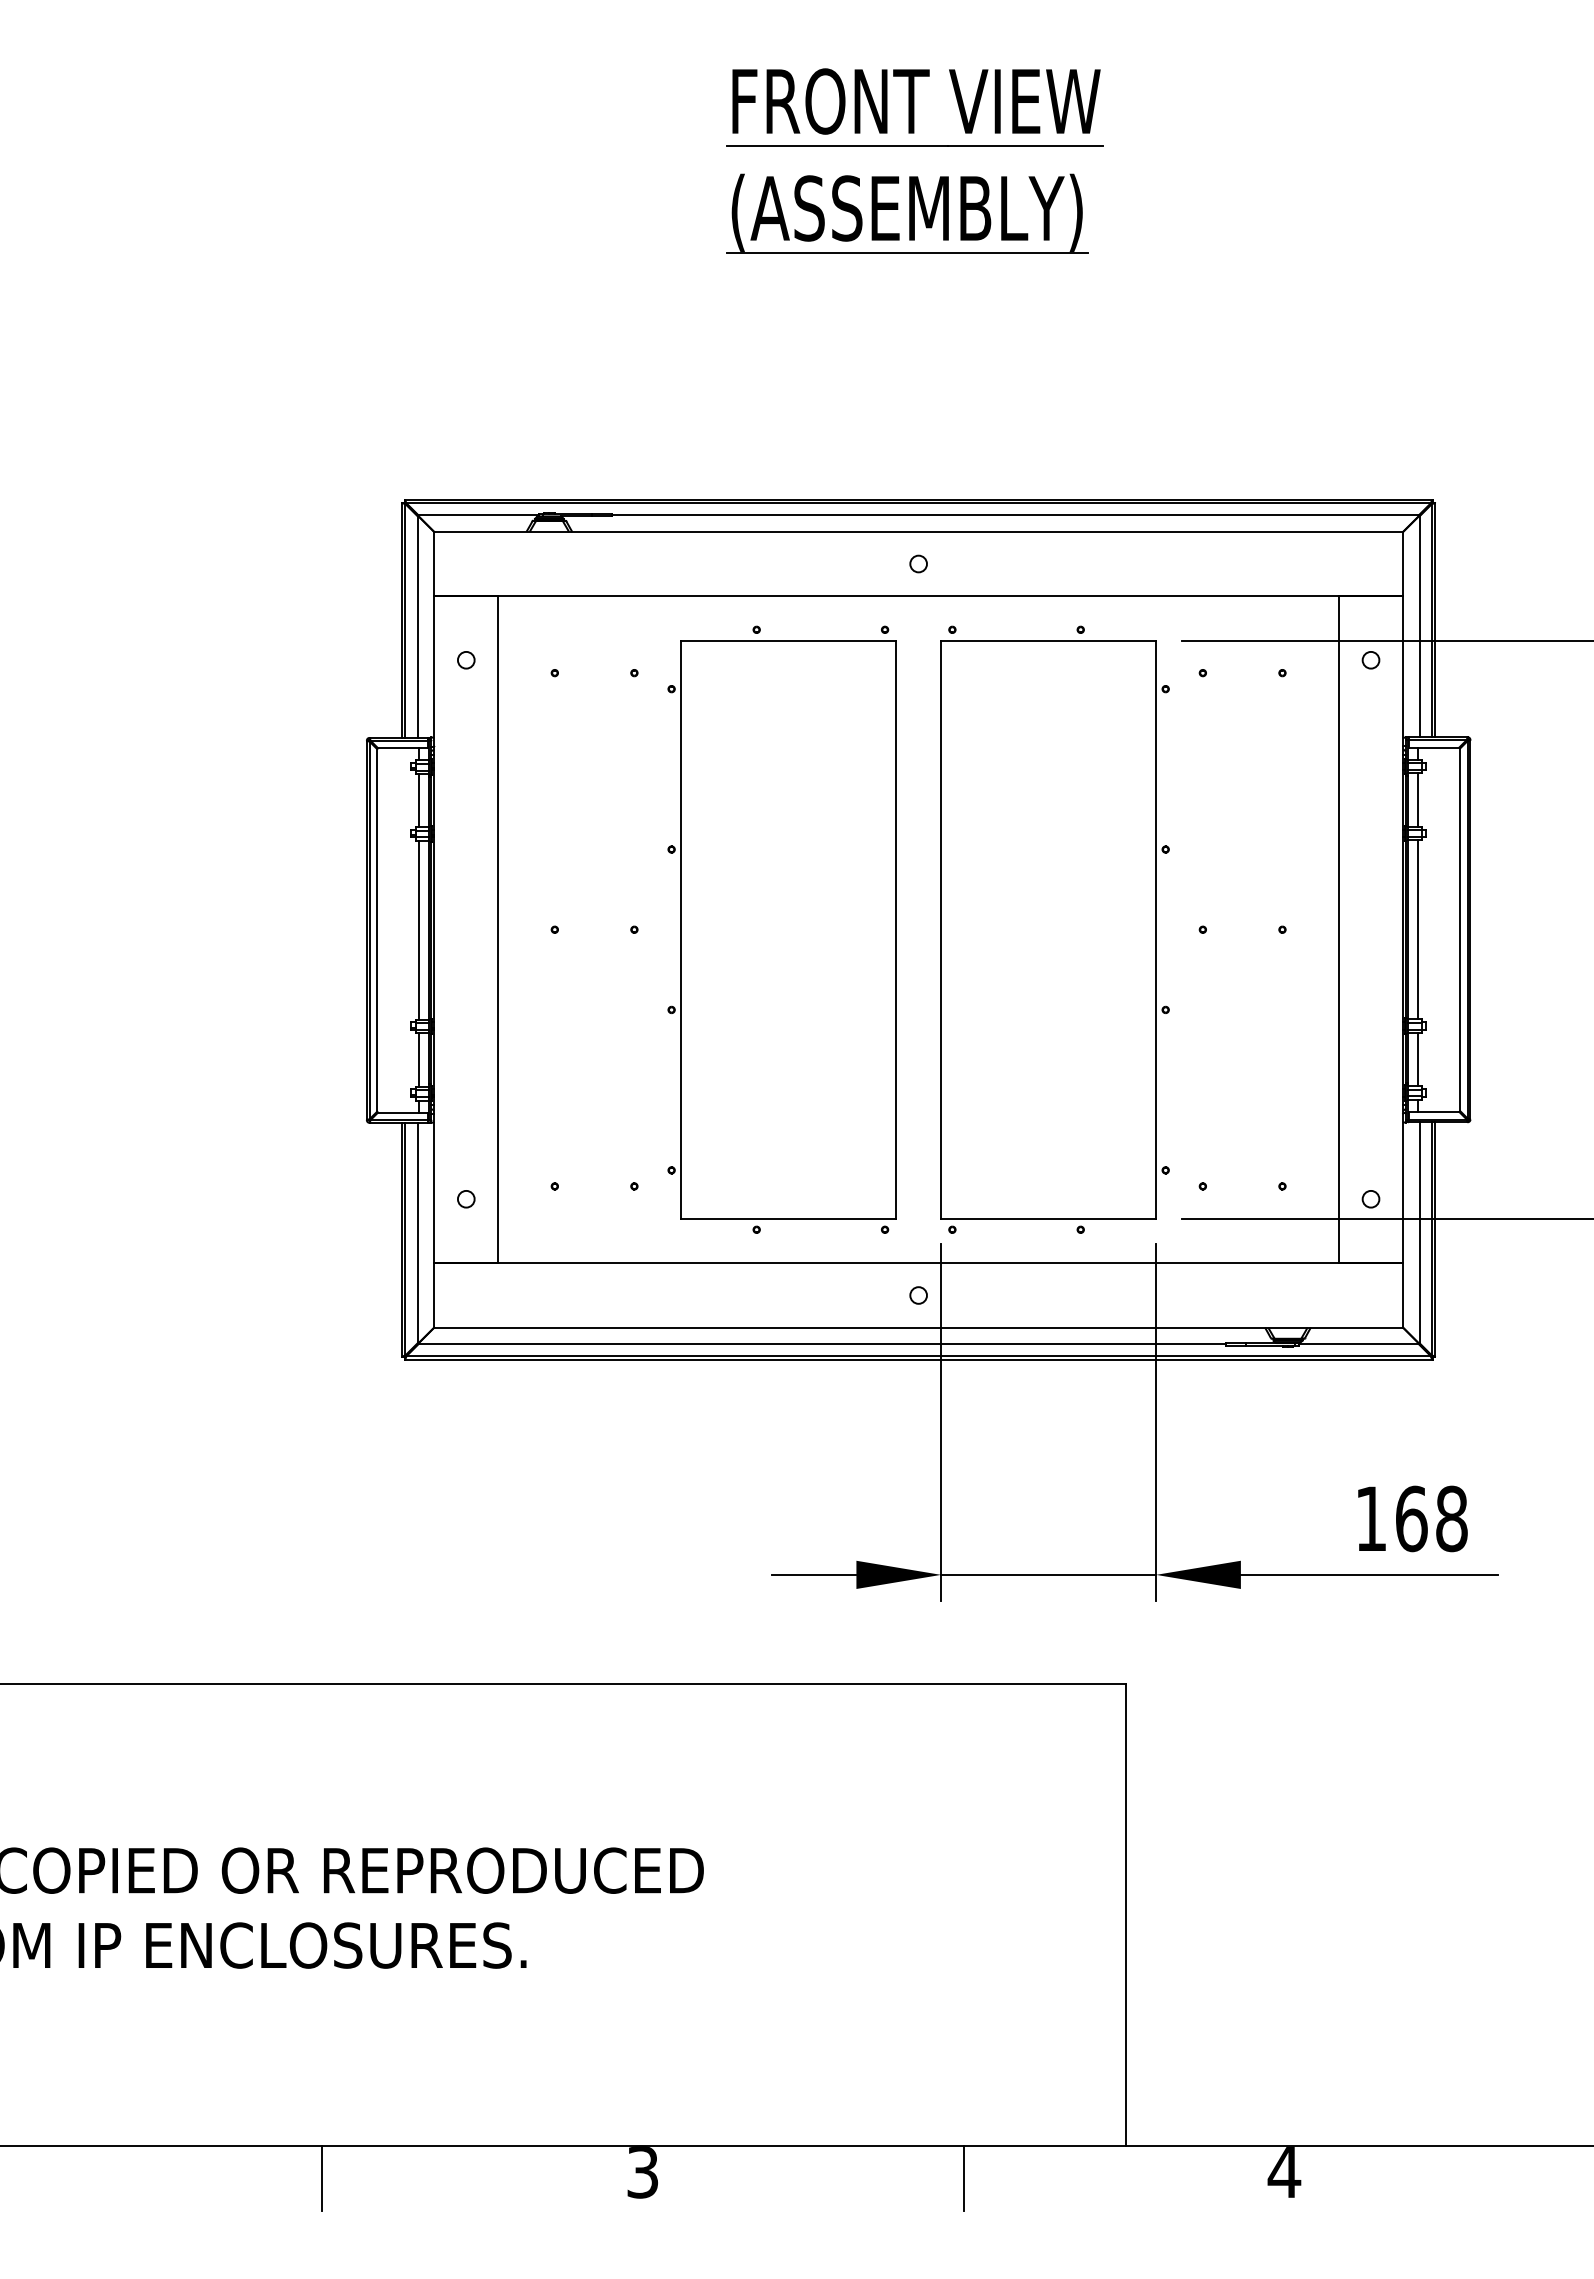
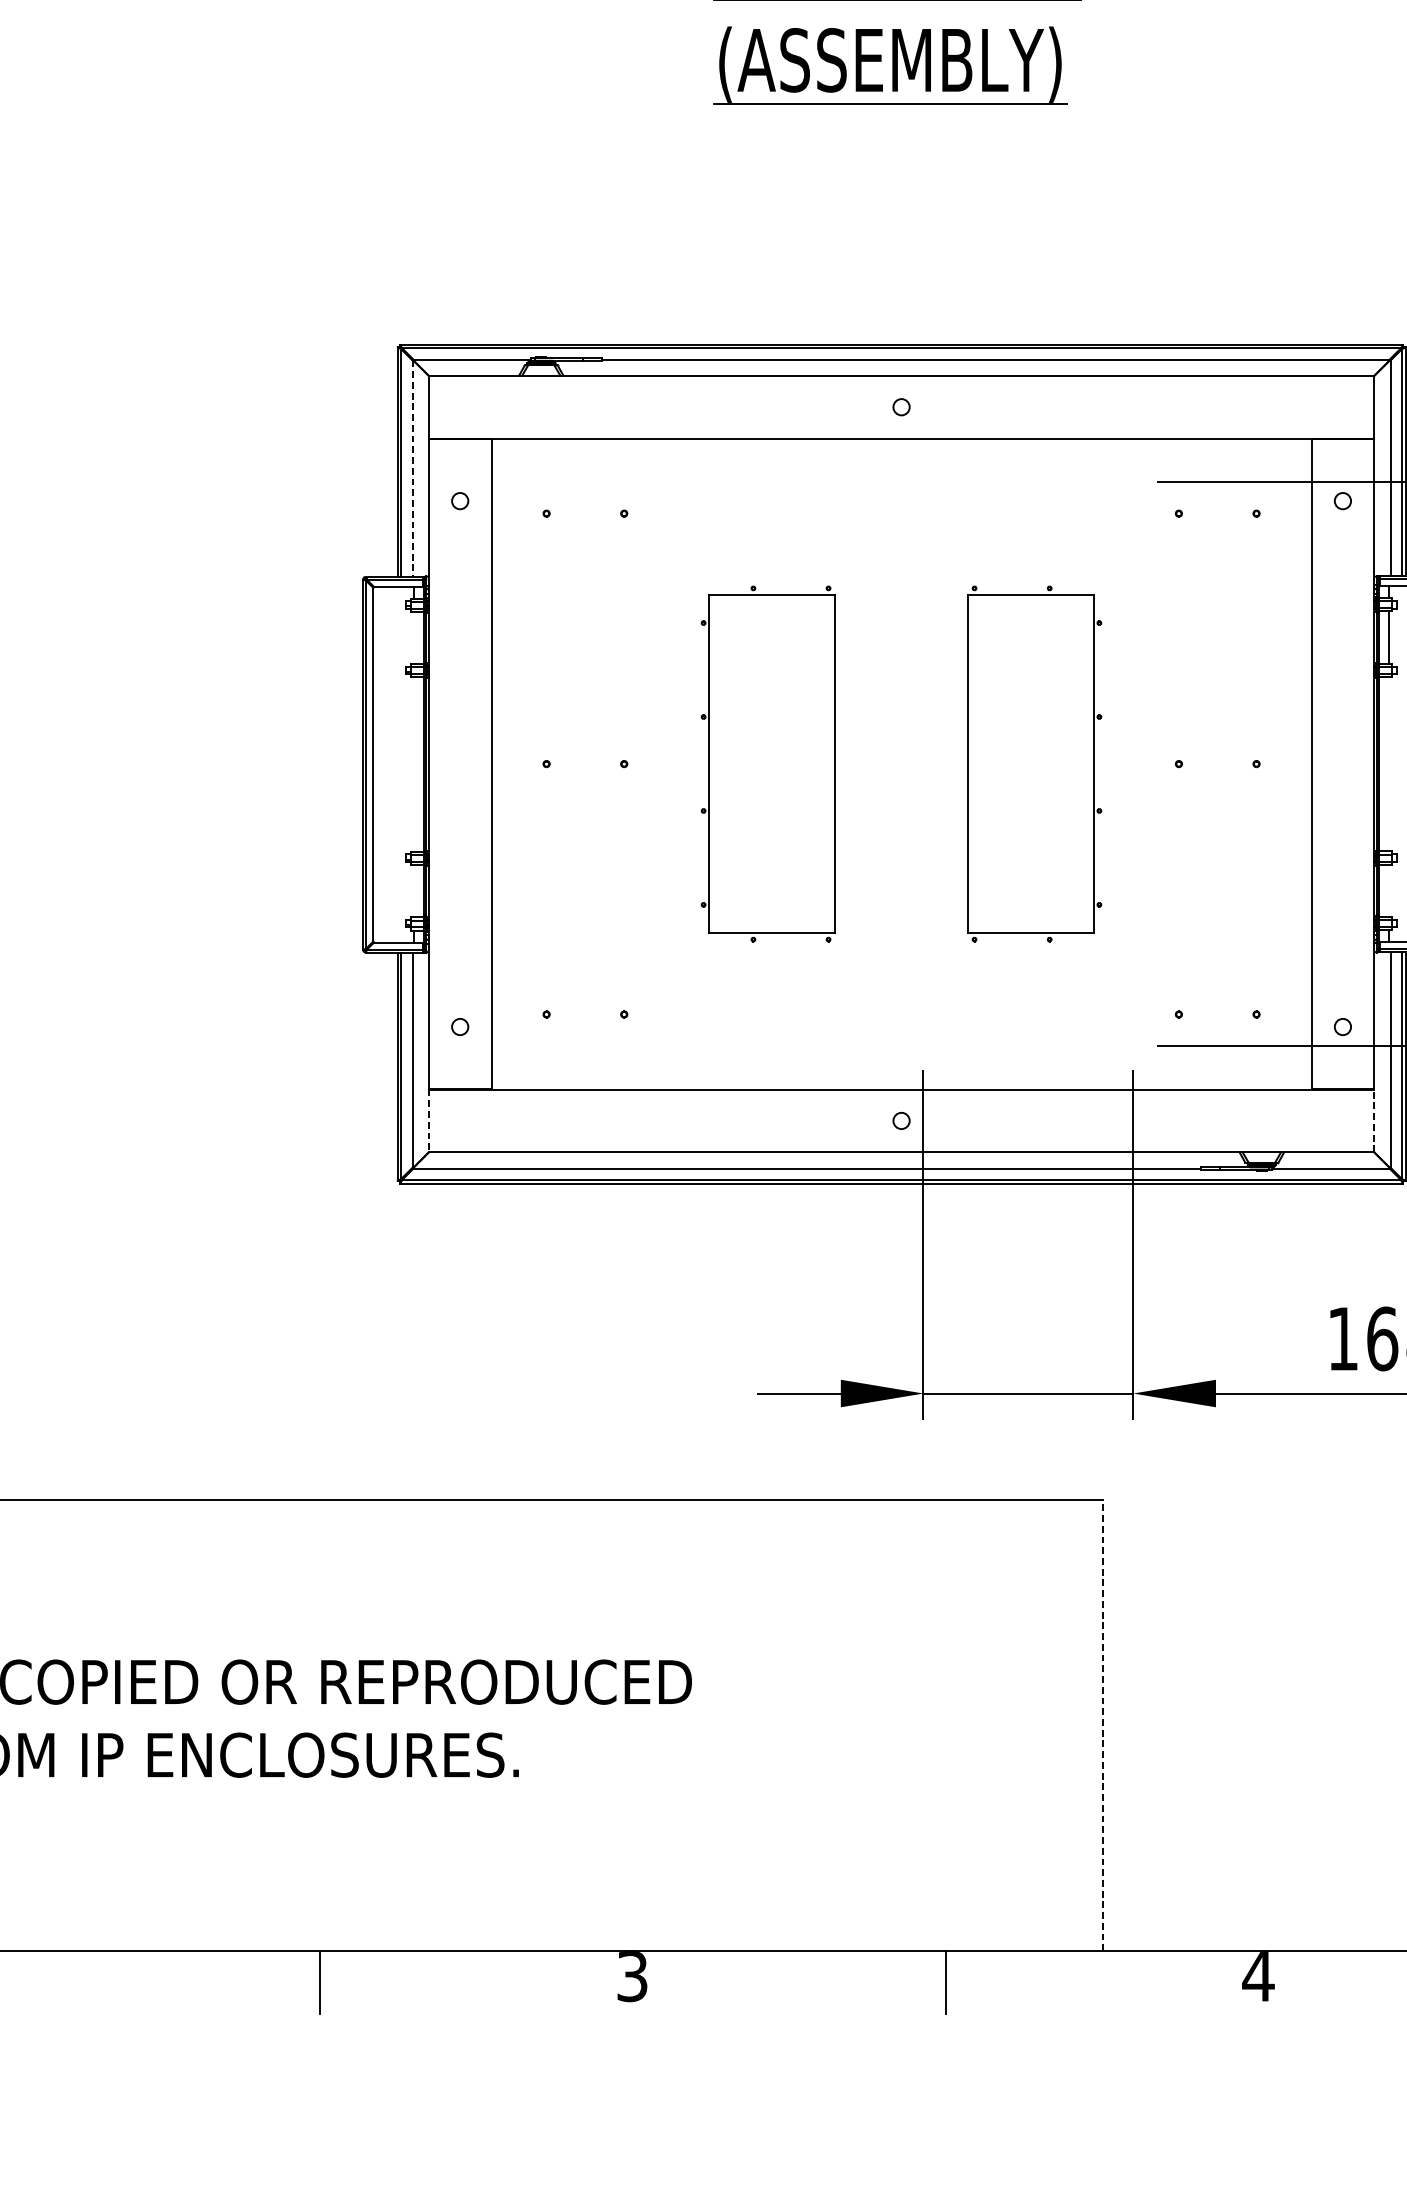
line: (417, 627) -> (412, 469), solid -> dashed
line: (418, 800) -> (413, 637), removed
line: (418, 929) -> (413, 763), removed
part: (781, 929) -> (767, 763), size x0.6
part: (1054, 929) -> (1034, 763), size x0.6
line: (1418, 929) -> (1389, 763), removed
line: (418, 1059) -> (413, 890), removed
line: (1418, 1059) -> (1389, 890), removed
line: (1403, 1295) -> (1374, 1120), solid -> dashed
line: (434, 1296) -> (429, 1121), solid -> dashed
line: (1125, 1915) -> (1103, 1725), solid -> dashed

